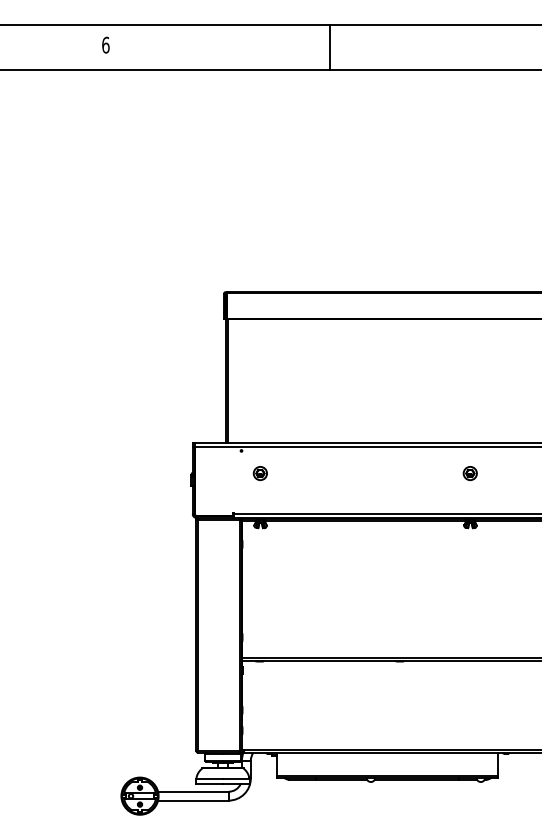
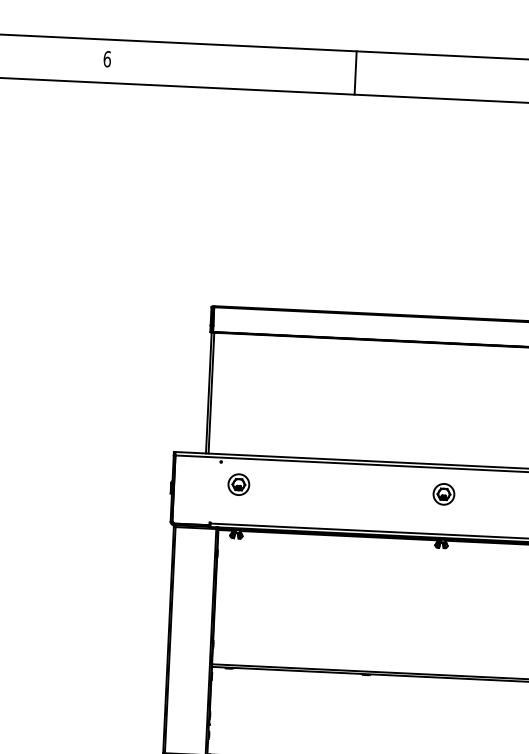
line: (330, 47) -> (356, 73), moved
part: (259, 473) -> (237, 484), size x1.6
part: (469, 473) -> (442, 494), size x1.6

